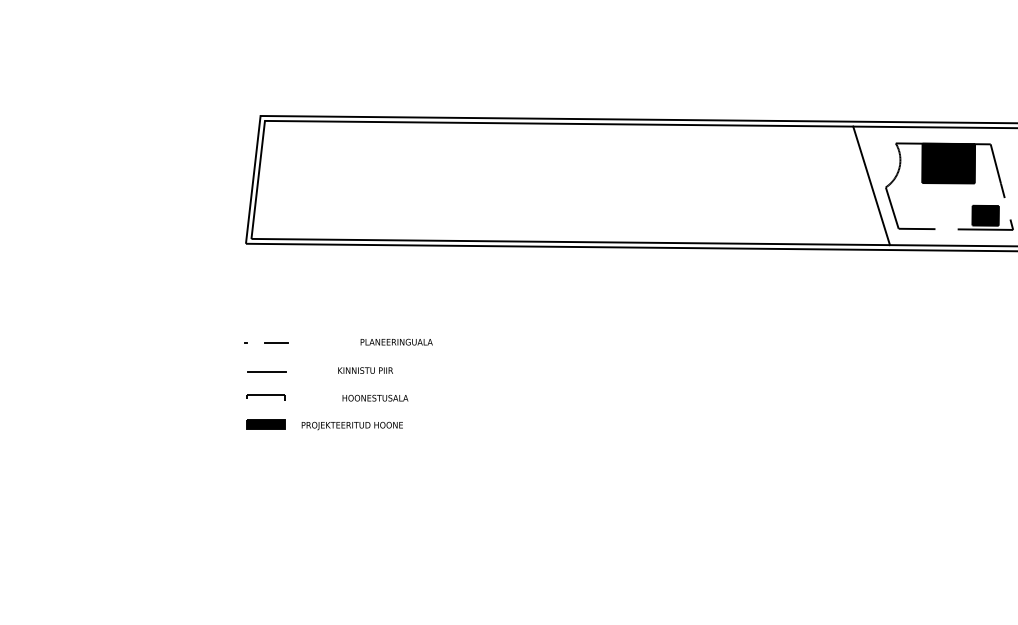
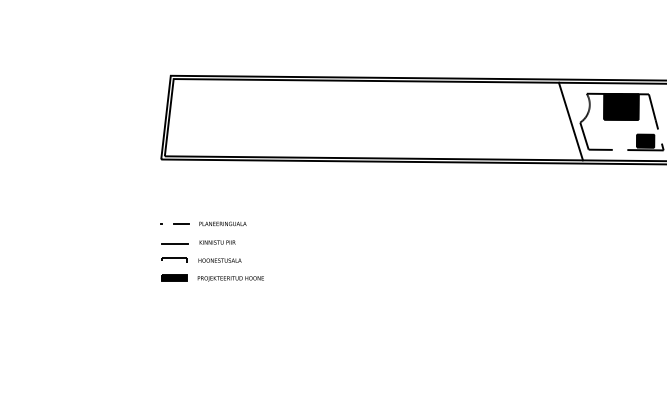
text: (396, 341) -> (222, 223), moved
text: (365, 370) -> (217, 242), moved
text: (374, 398) -> (219, 260), moved

